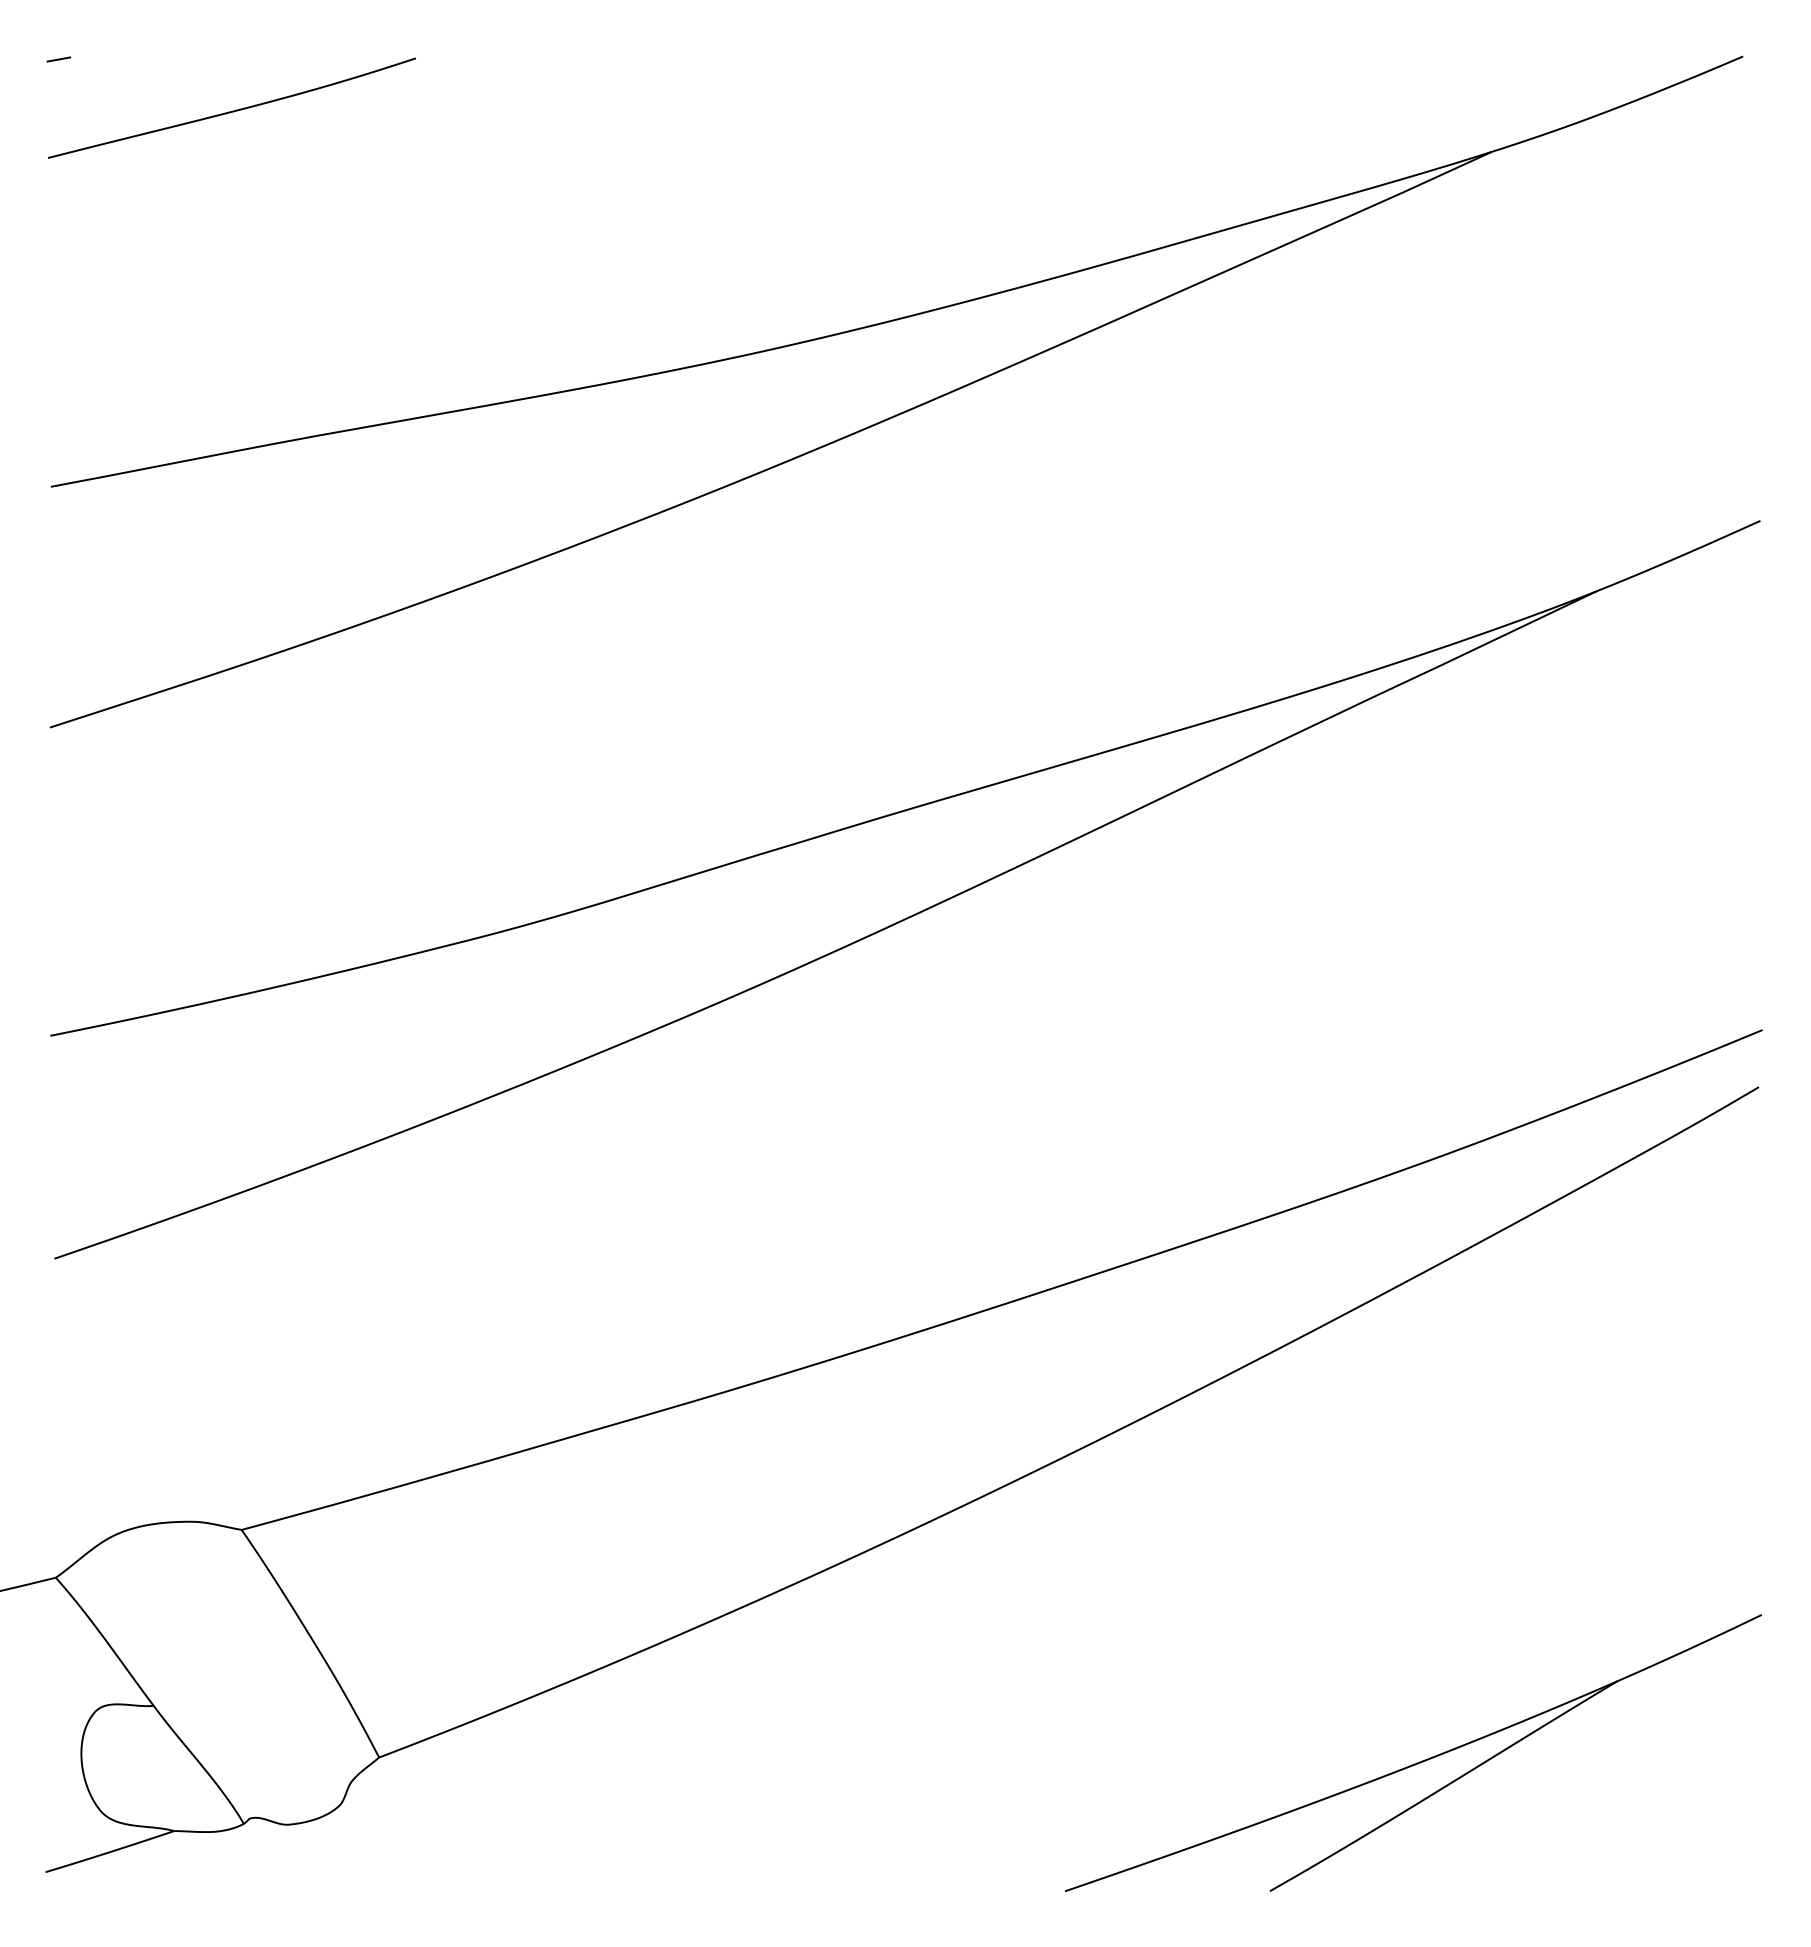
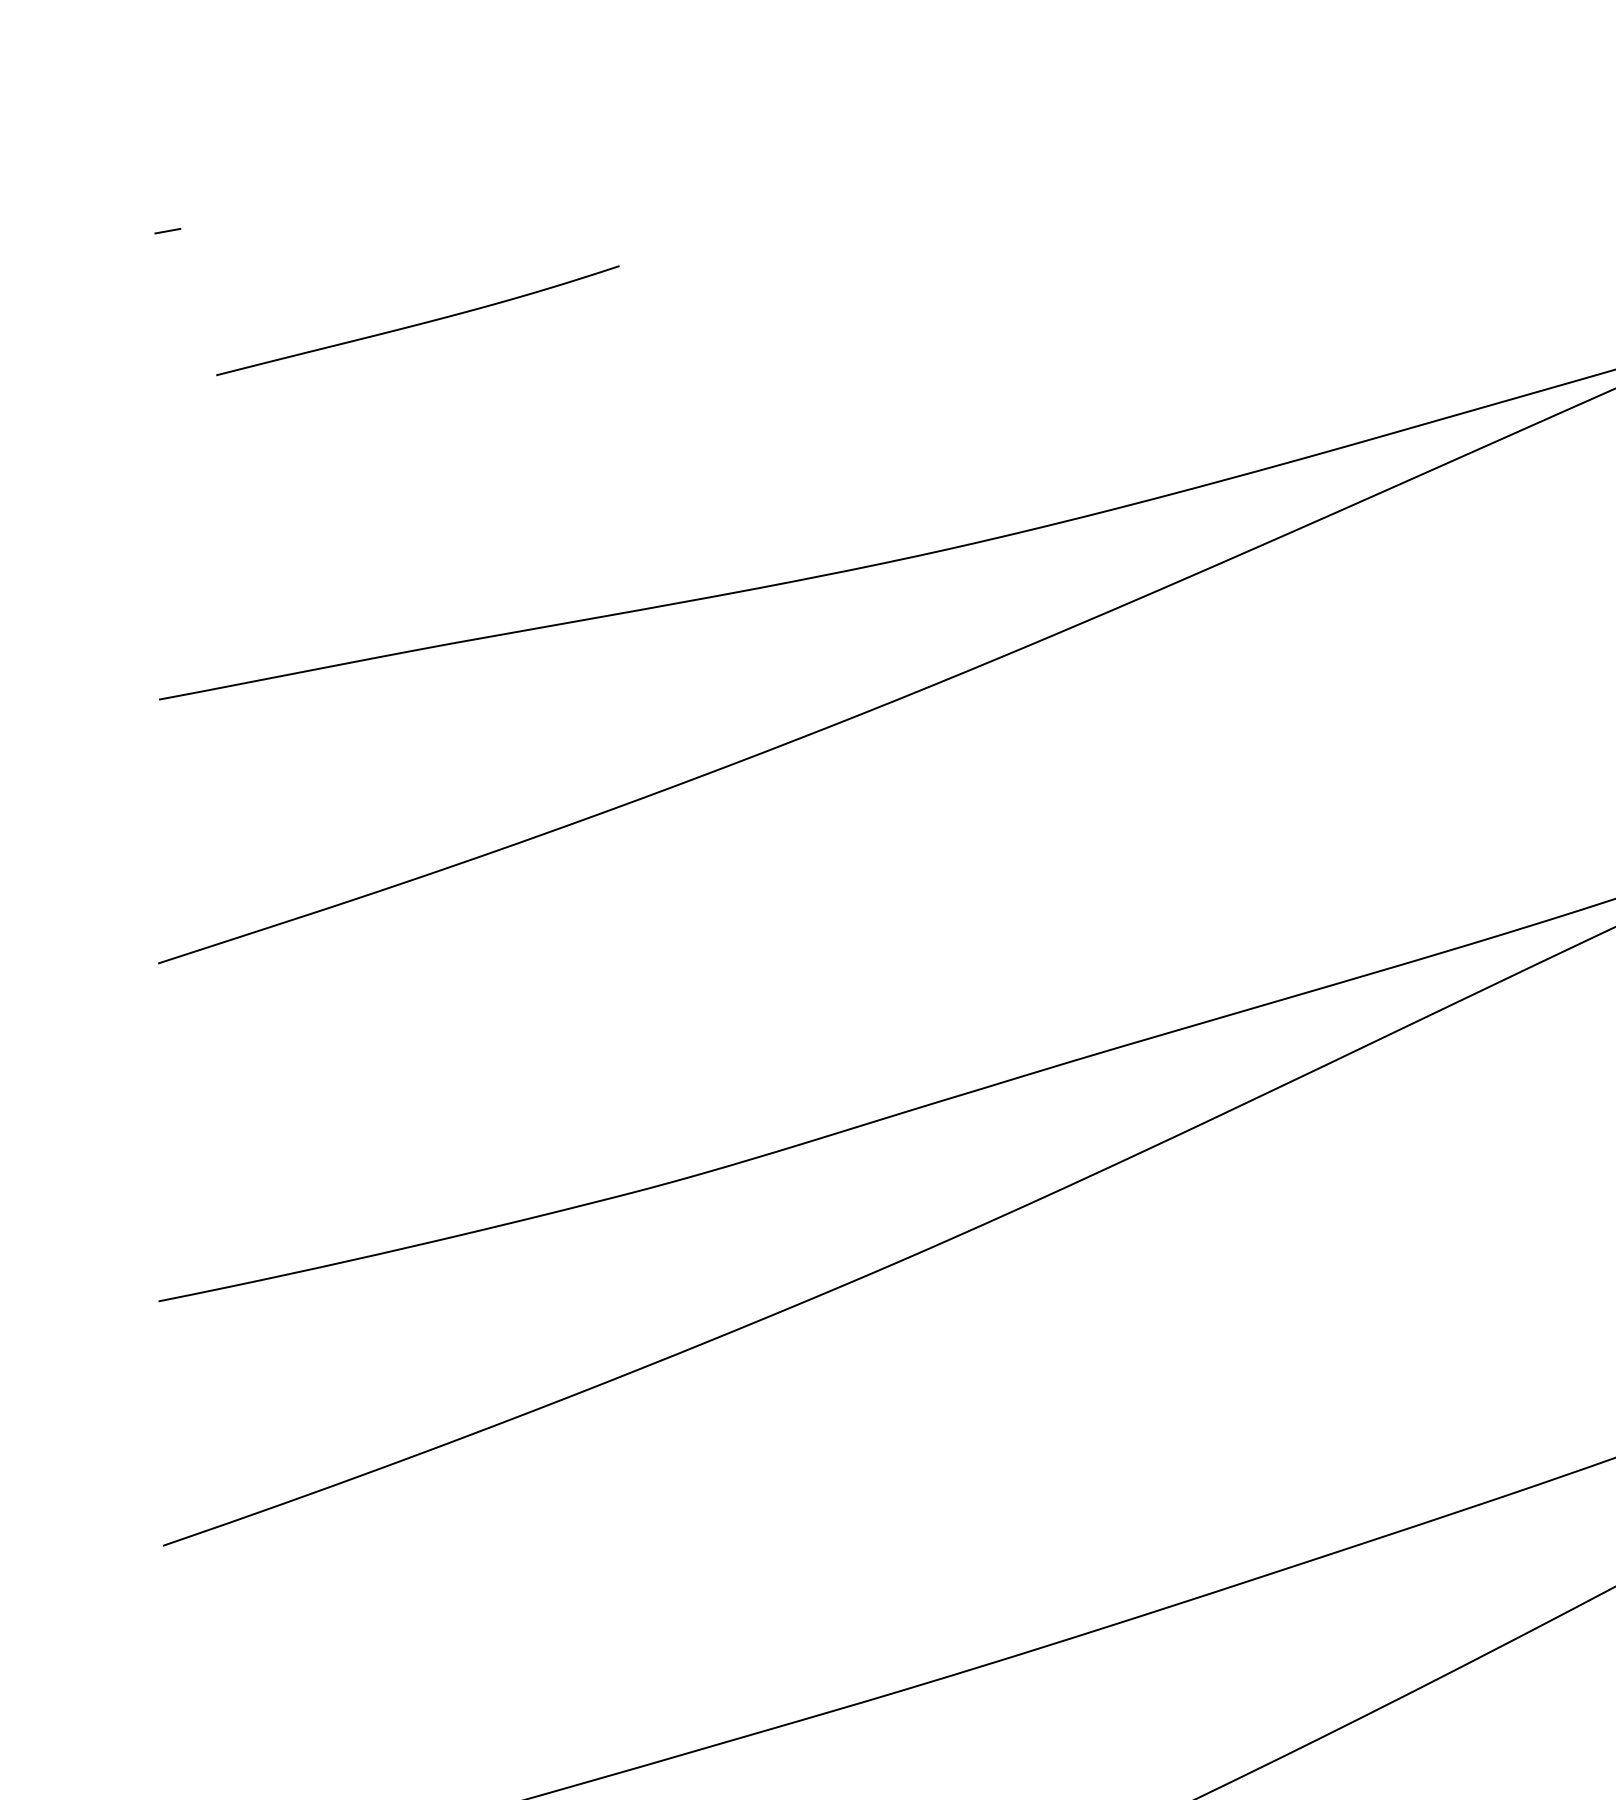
curve: (232, 110) -> (418, 323), moved

